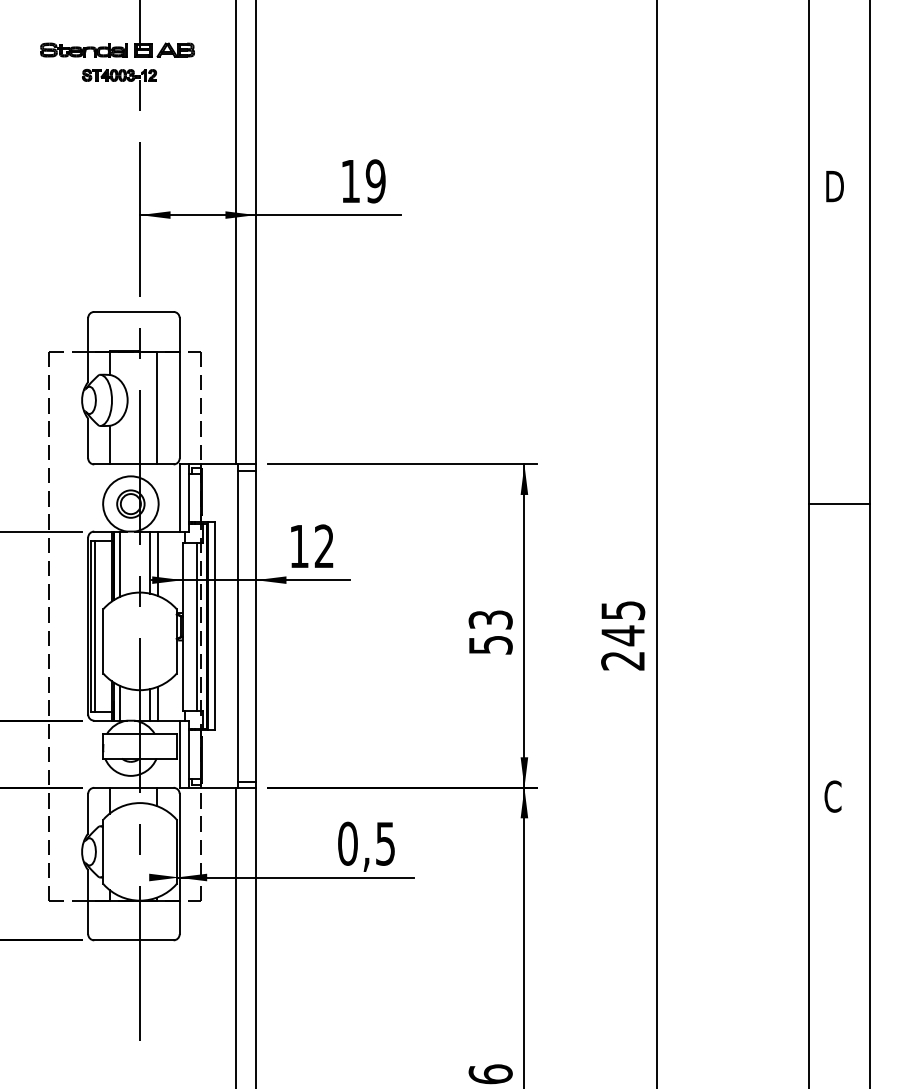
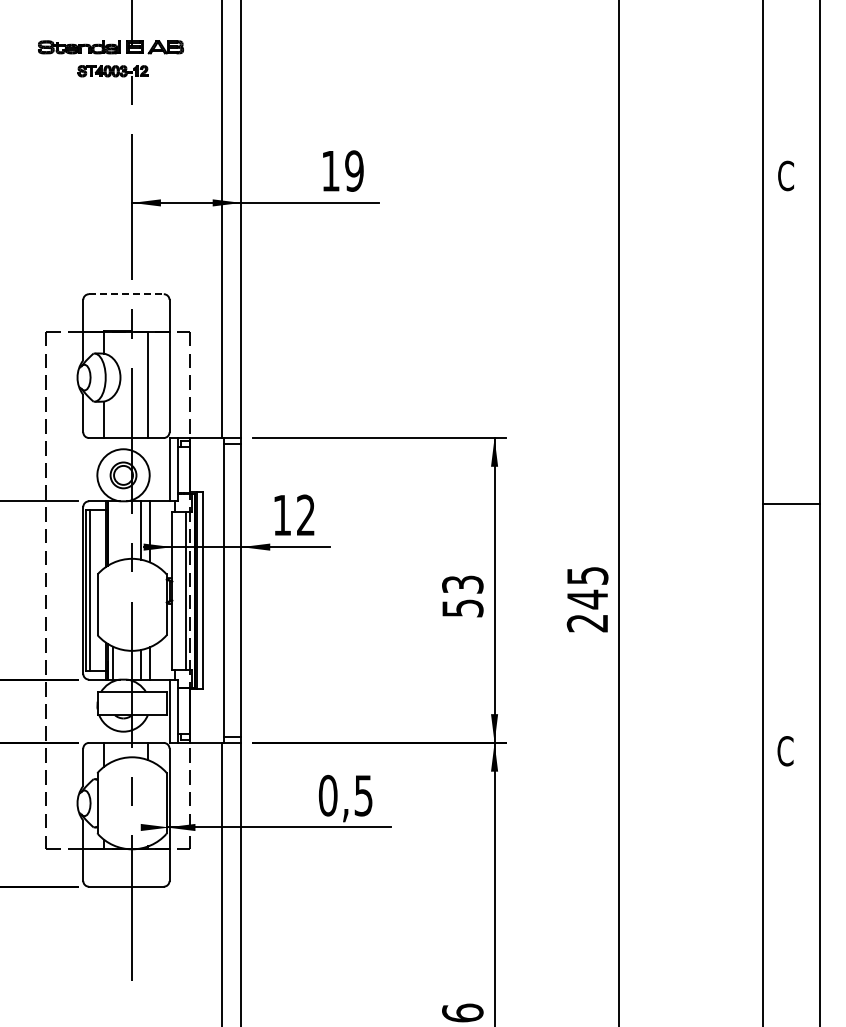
text: (834, 186) -> (786, 175), D -> C
line: (134, 312) -> (126, 294), solid -> dashed
line: (839, 504) -> (791, 504), moved
line: (120, 563) -> (113, 531), removed

